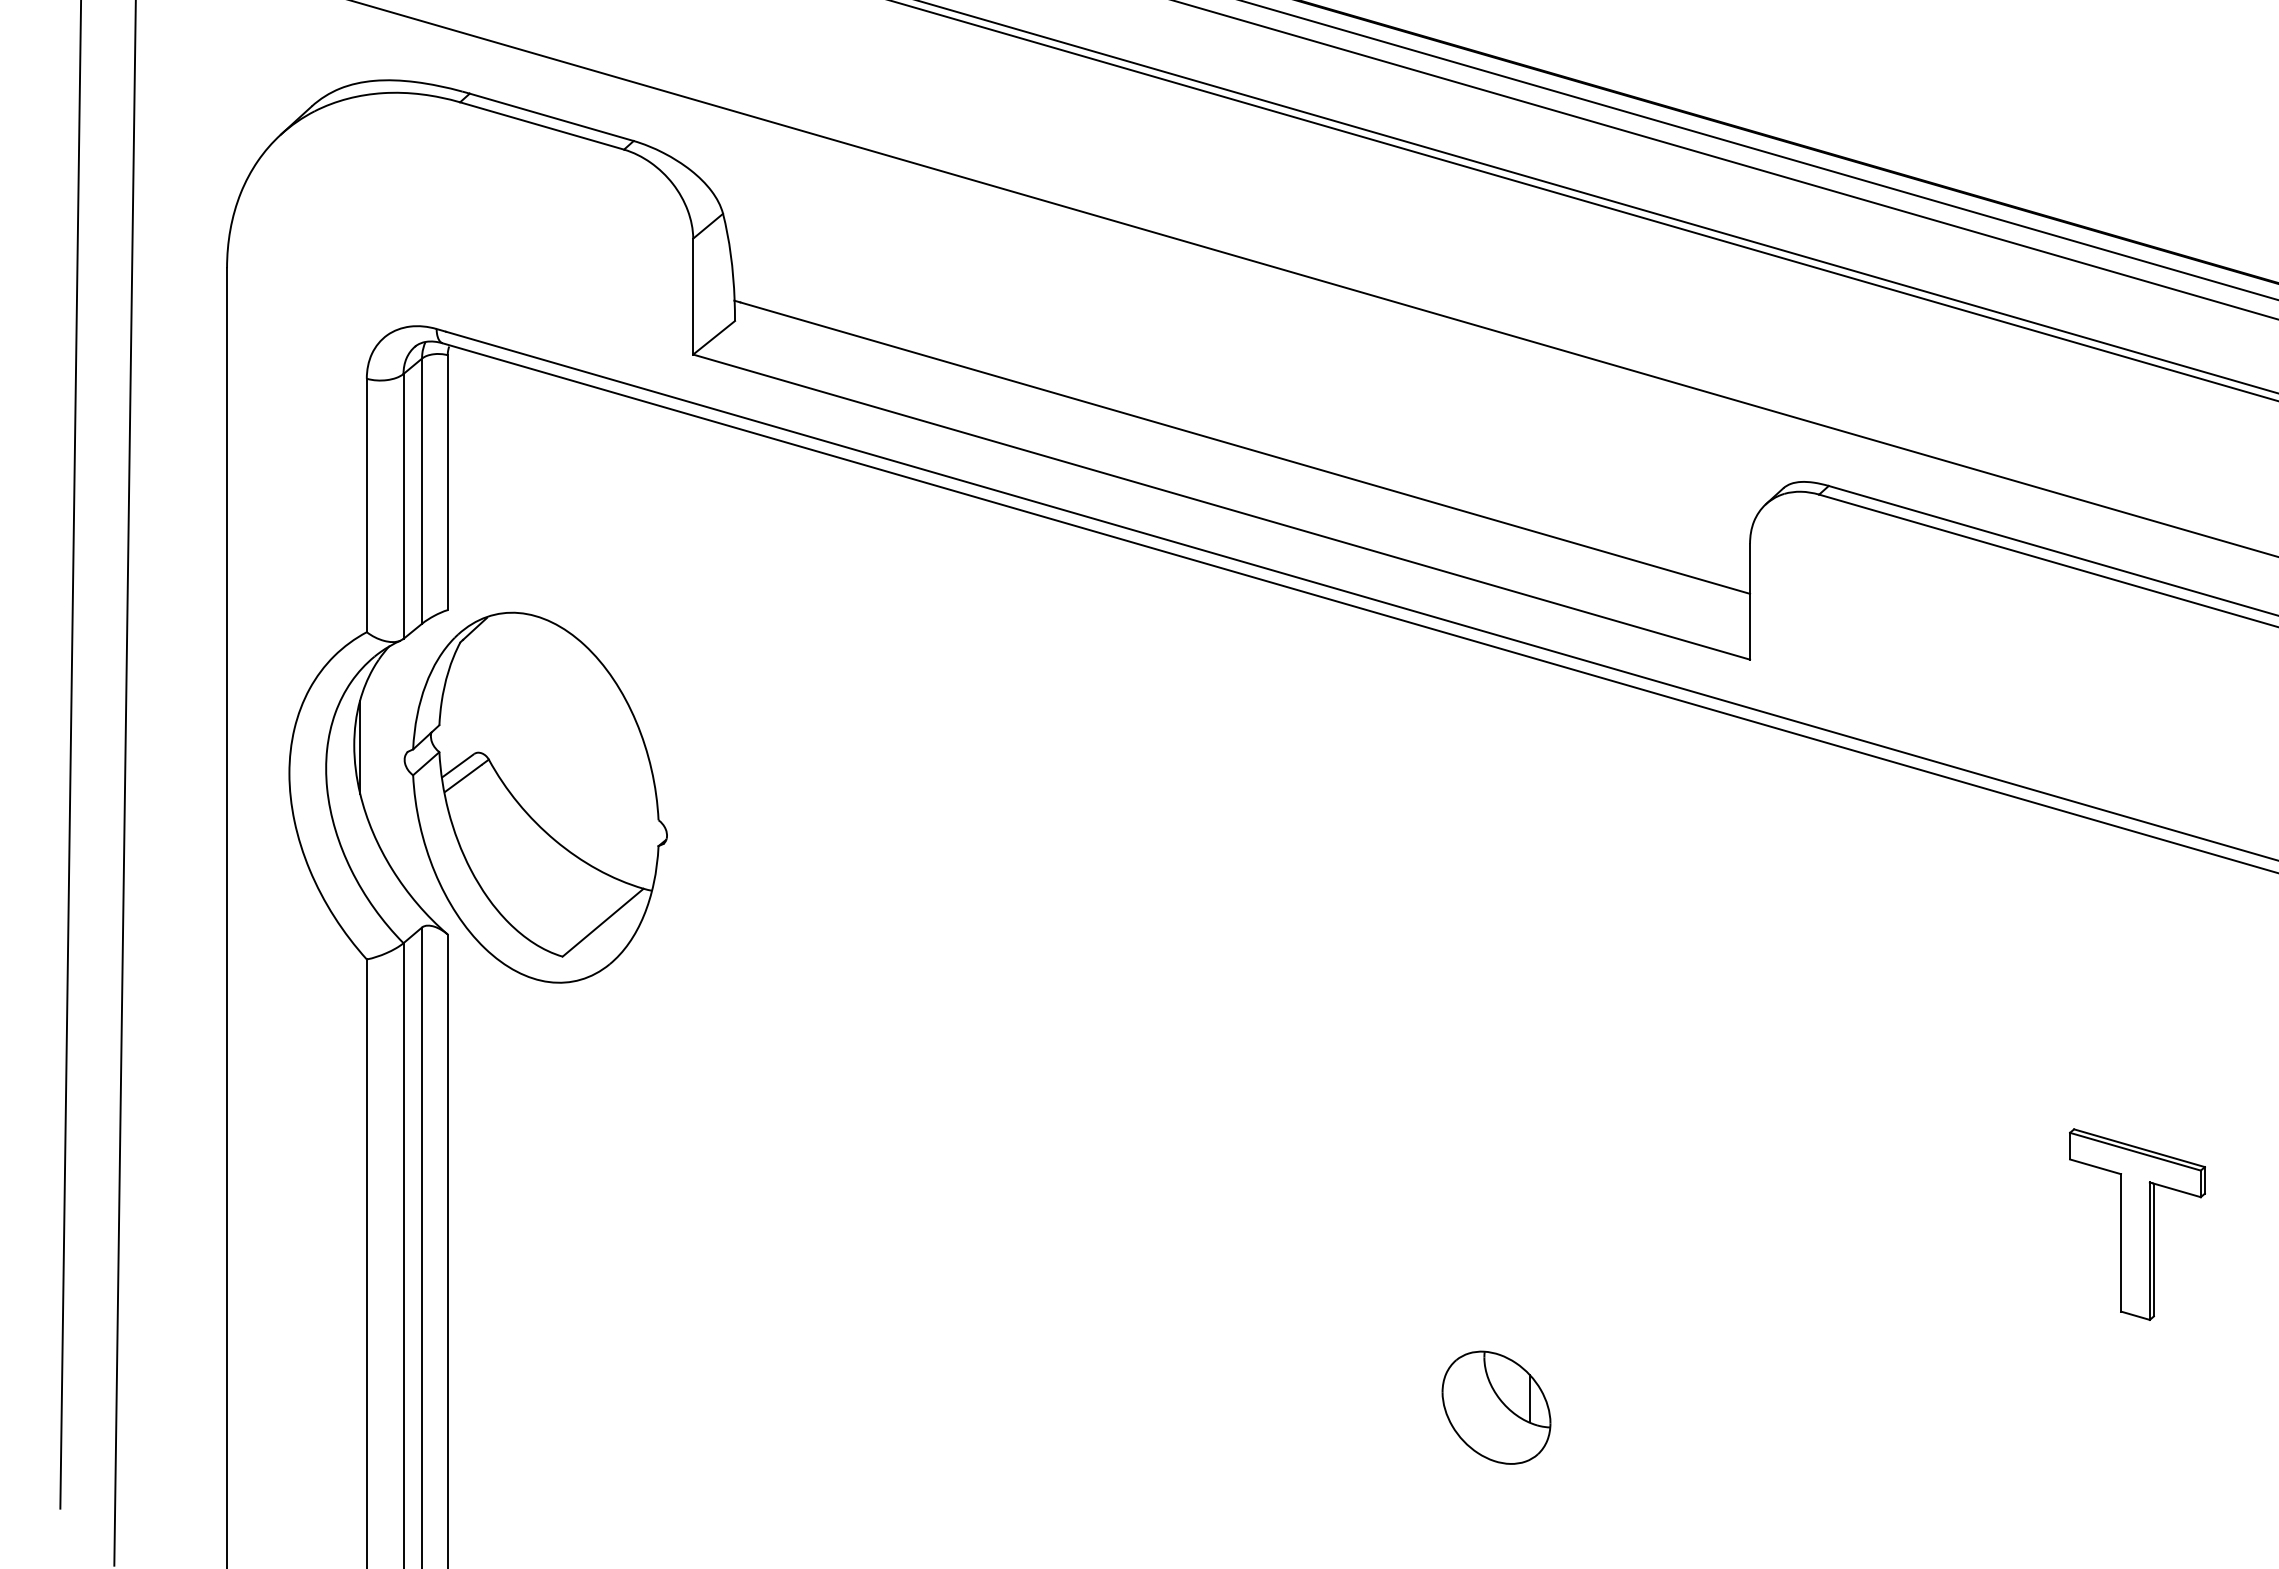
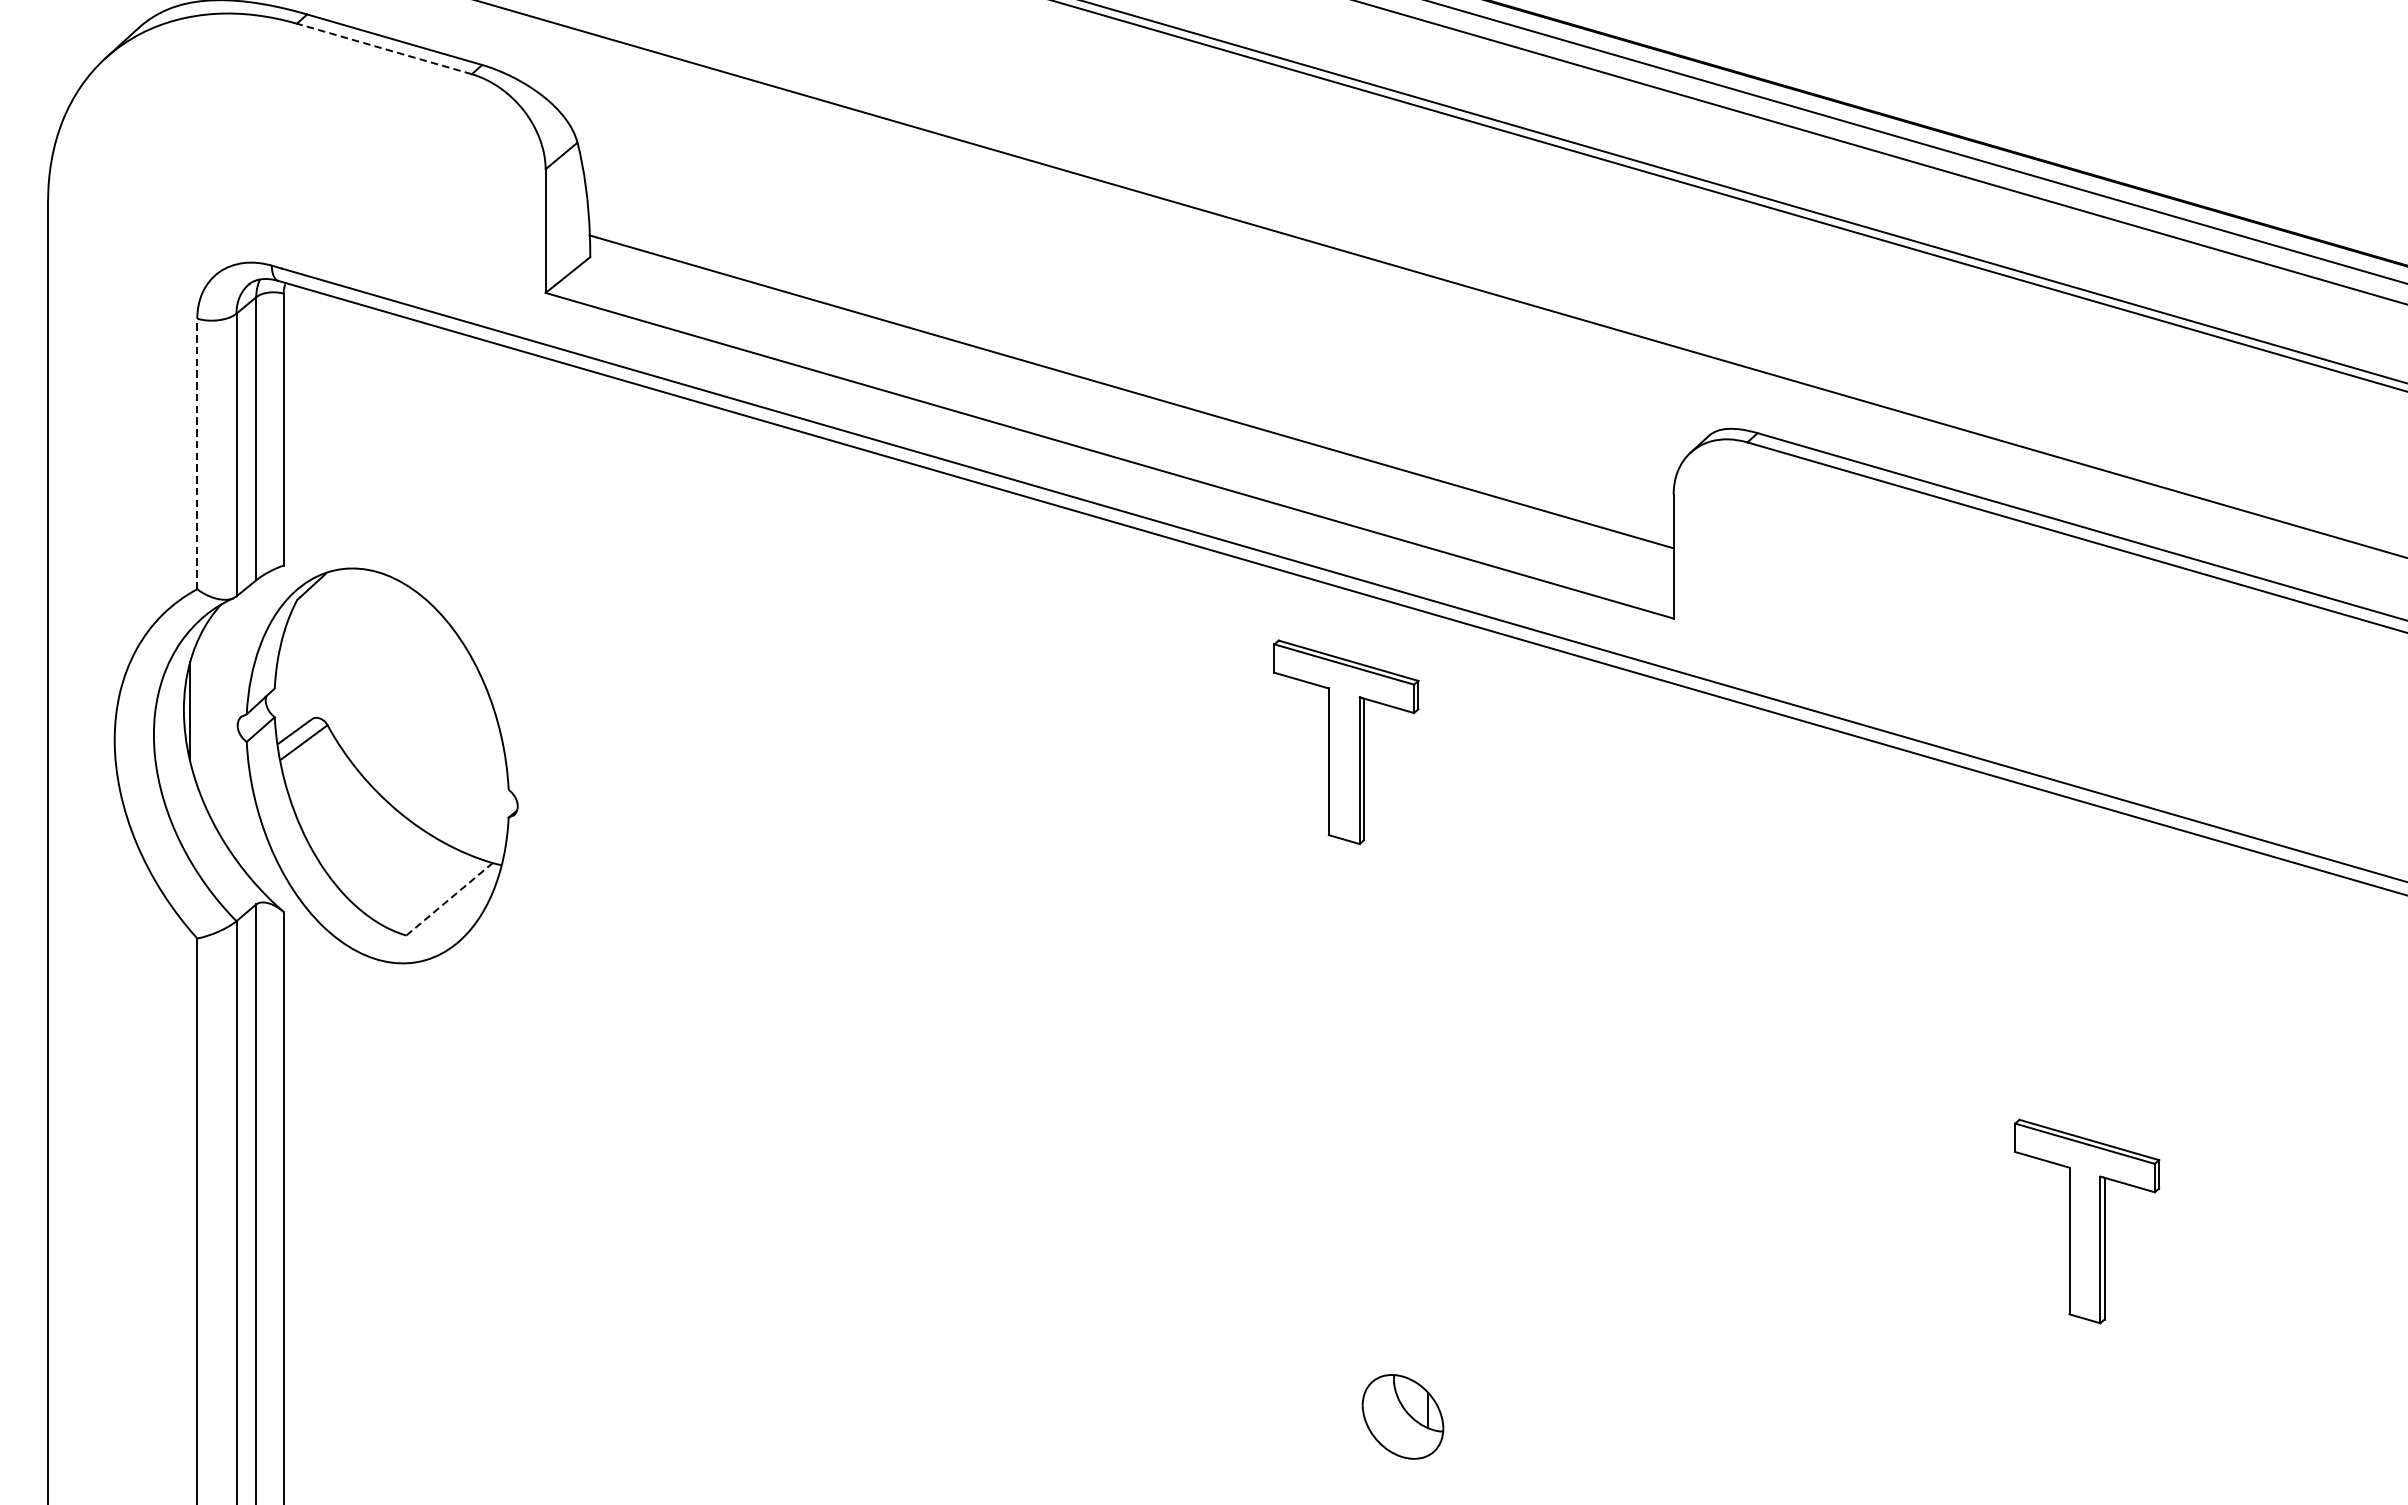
line: (541, 125) -> (383, 48), solid -> dashed
line: (366, 505) -> (196, 454), solid -> dashed
part: (1443, 775) -> (1346, 742), added
line: (603, 922) -> (449, 899), solid -> dashed
part: (1496, 1407) -> (1403, 1416), size x0.7

